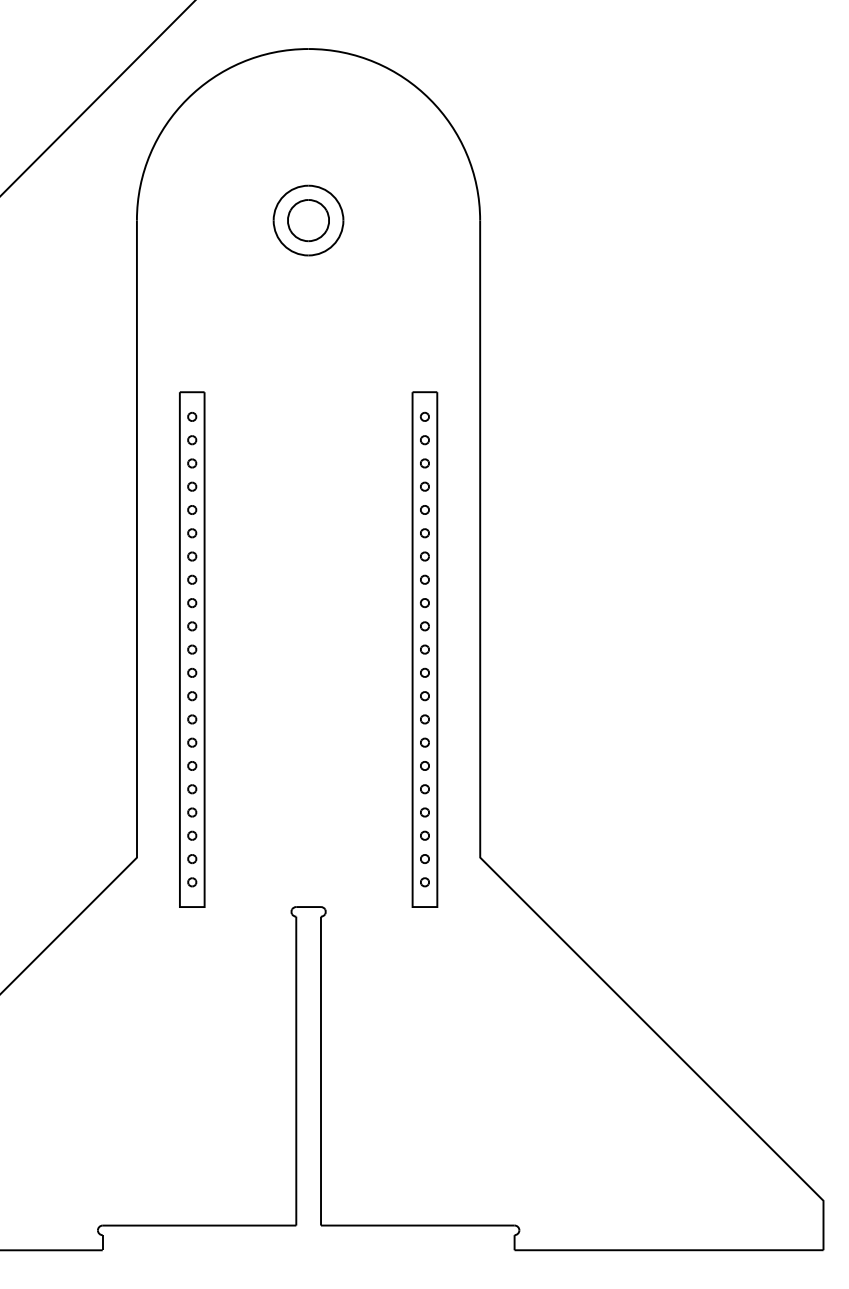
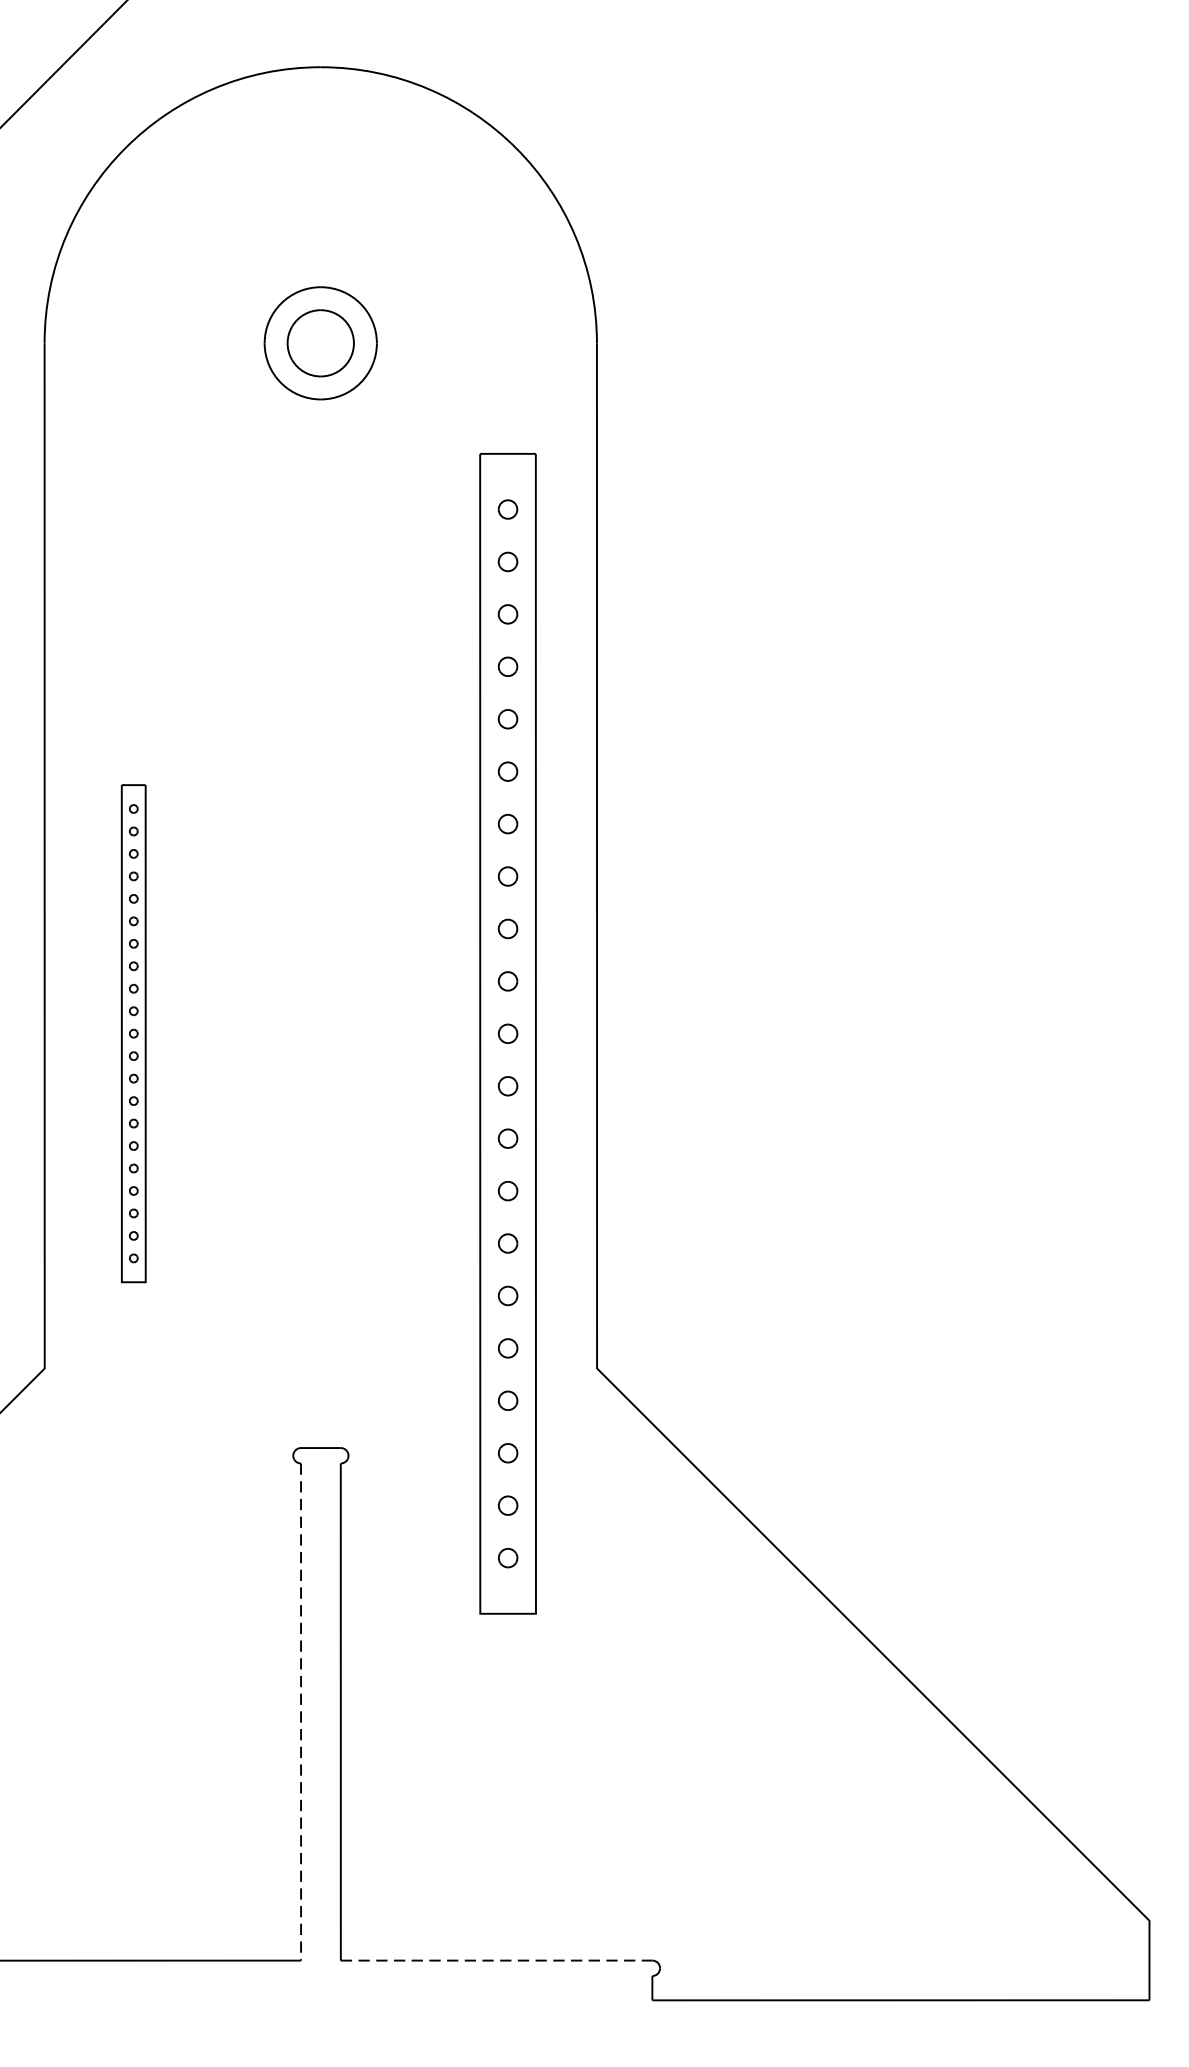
part: (192, 649) -> (134, 1033), size x0.6
part: (424, 649) -> (507, 1033), size x1.4
line: (296, 1071) -> (301, 1712), solid -> dashed
line: (417, 1225) -> (496, 1960), solid -> dashed

